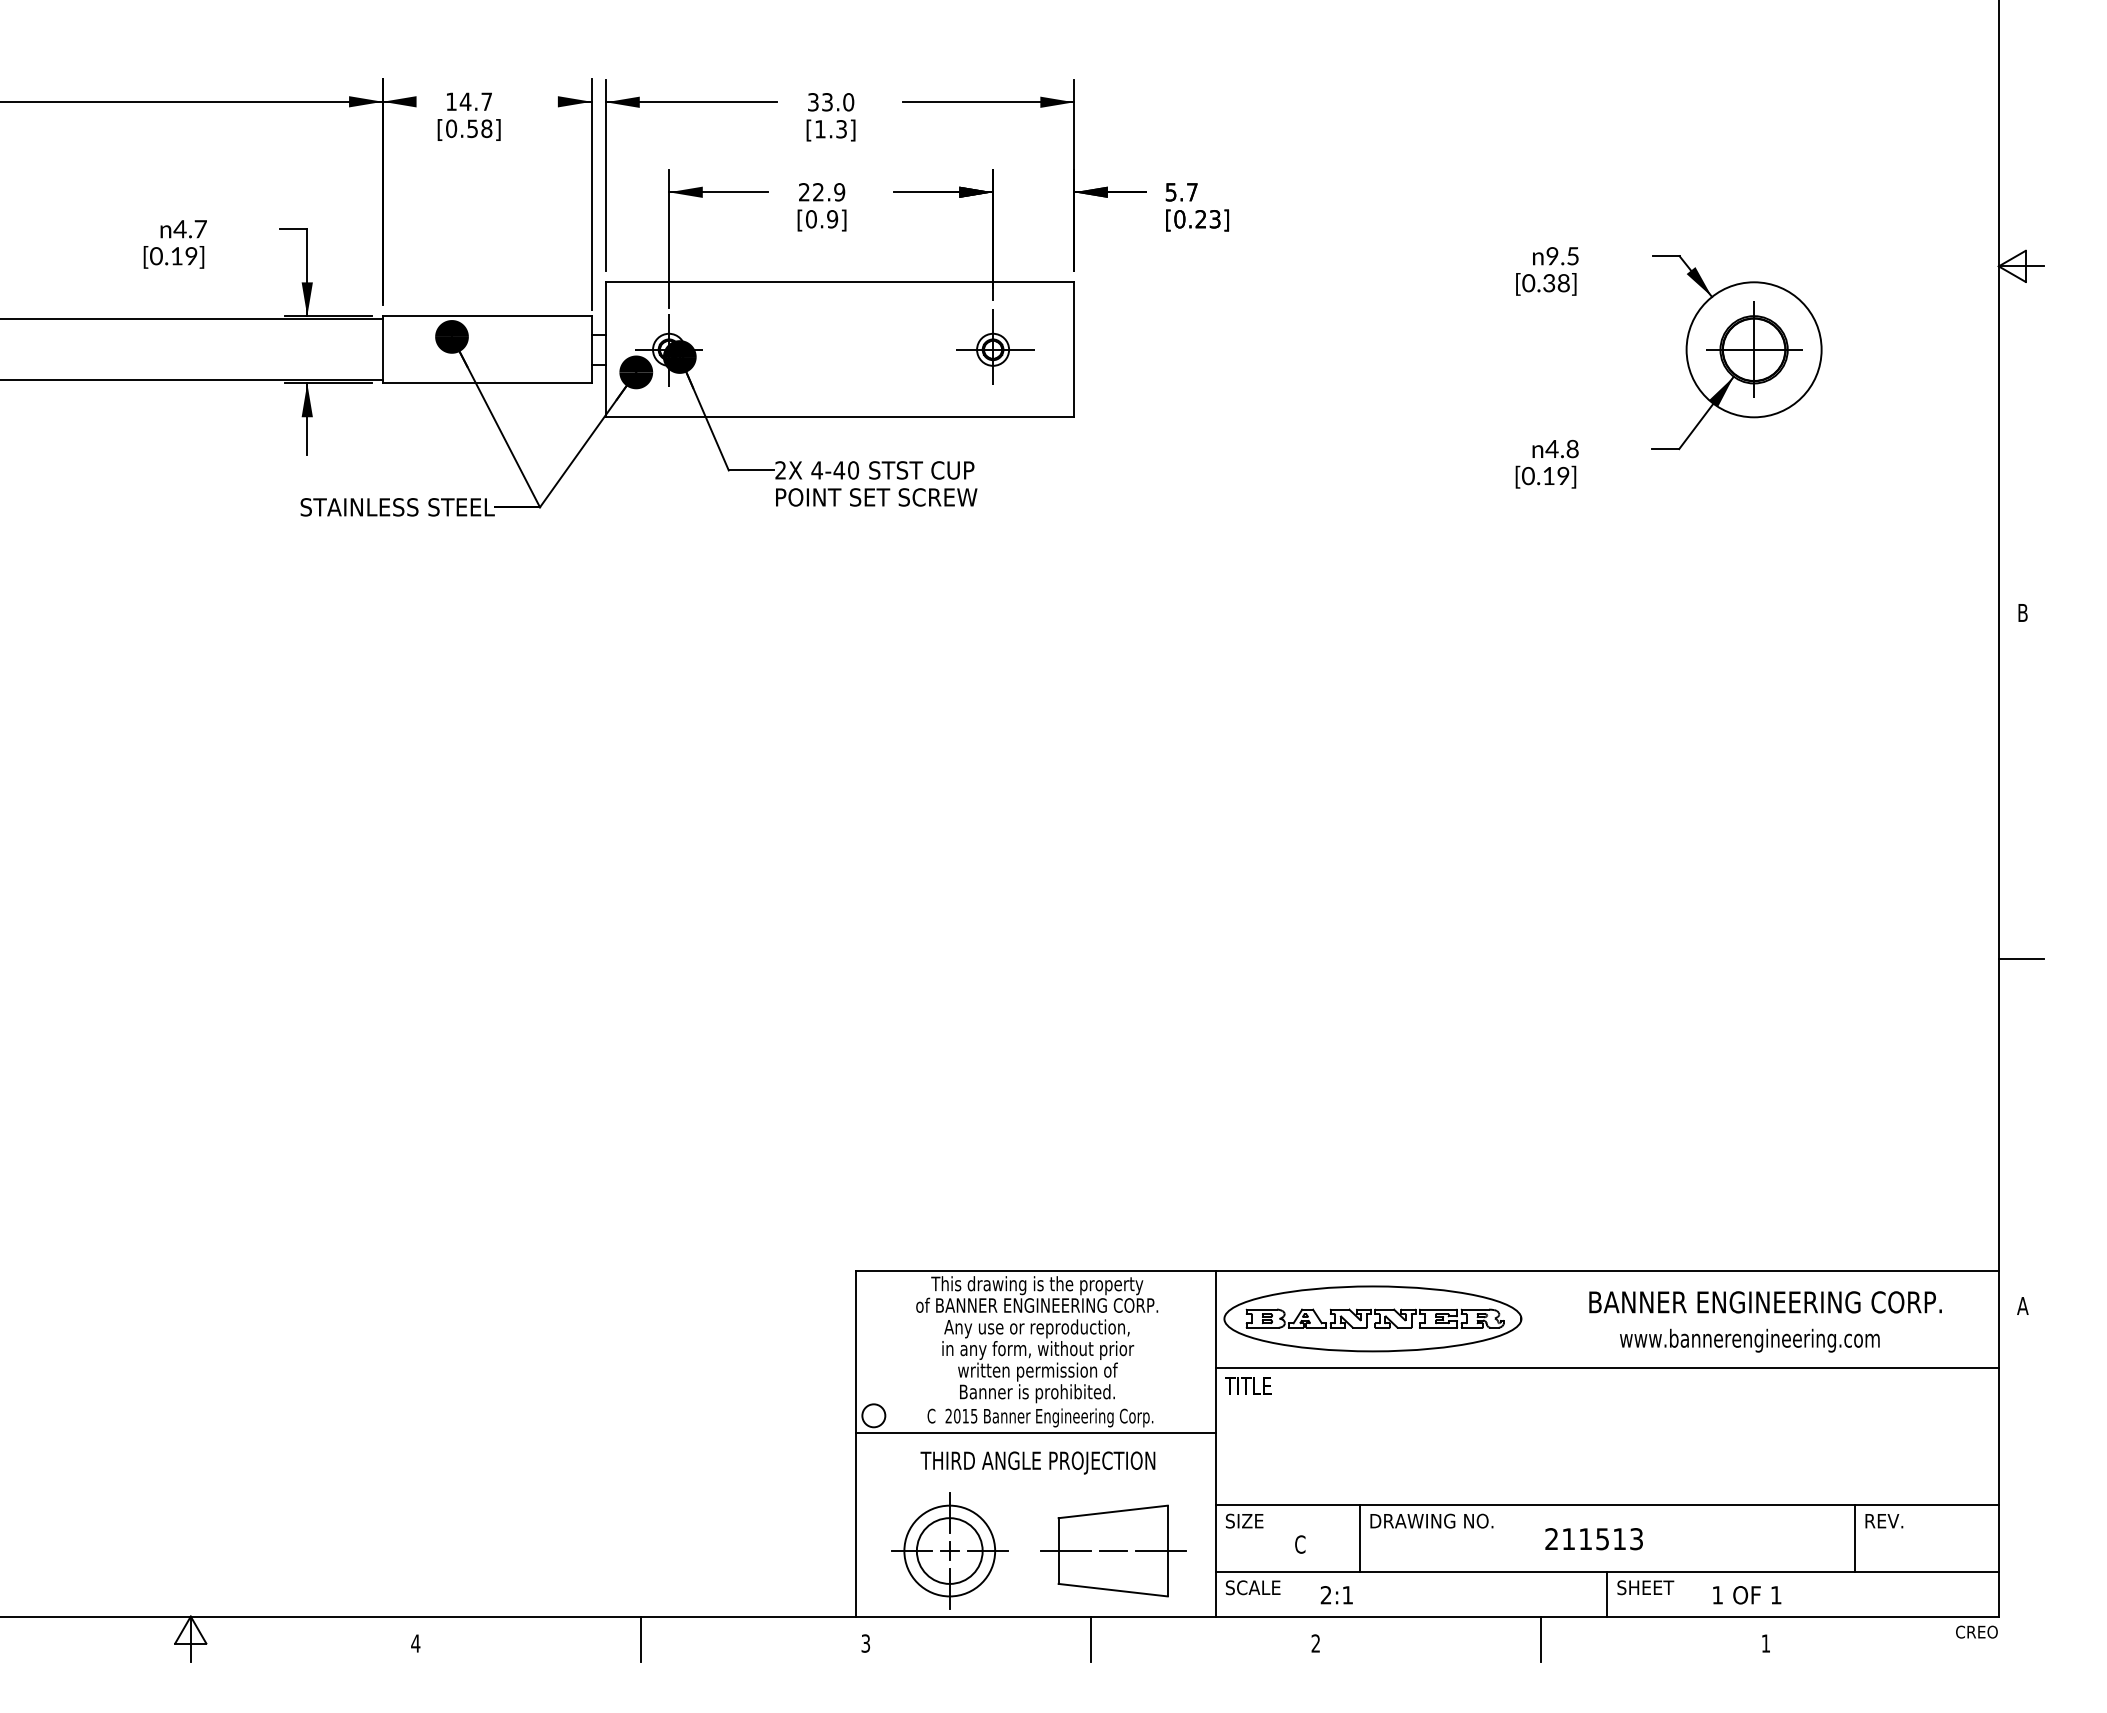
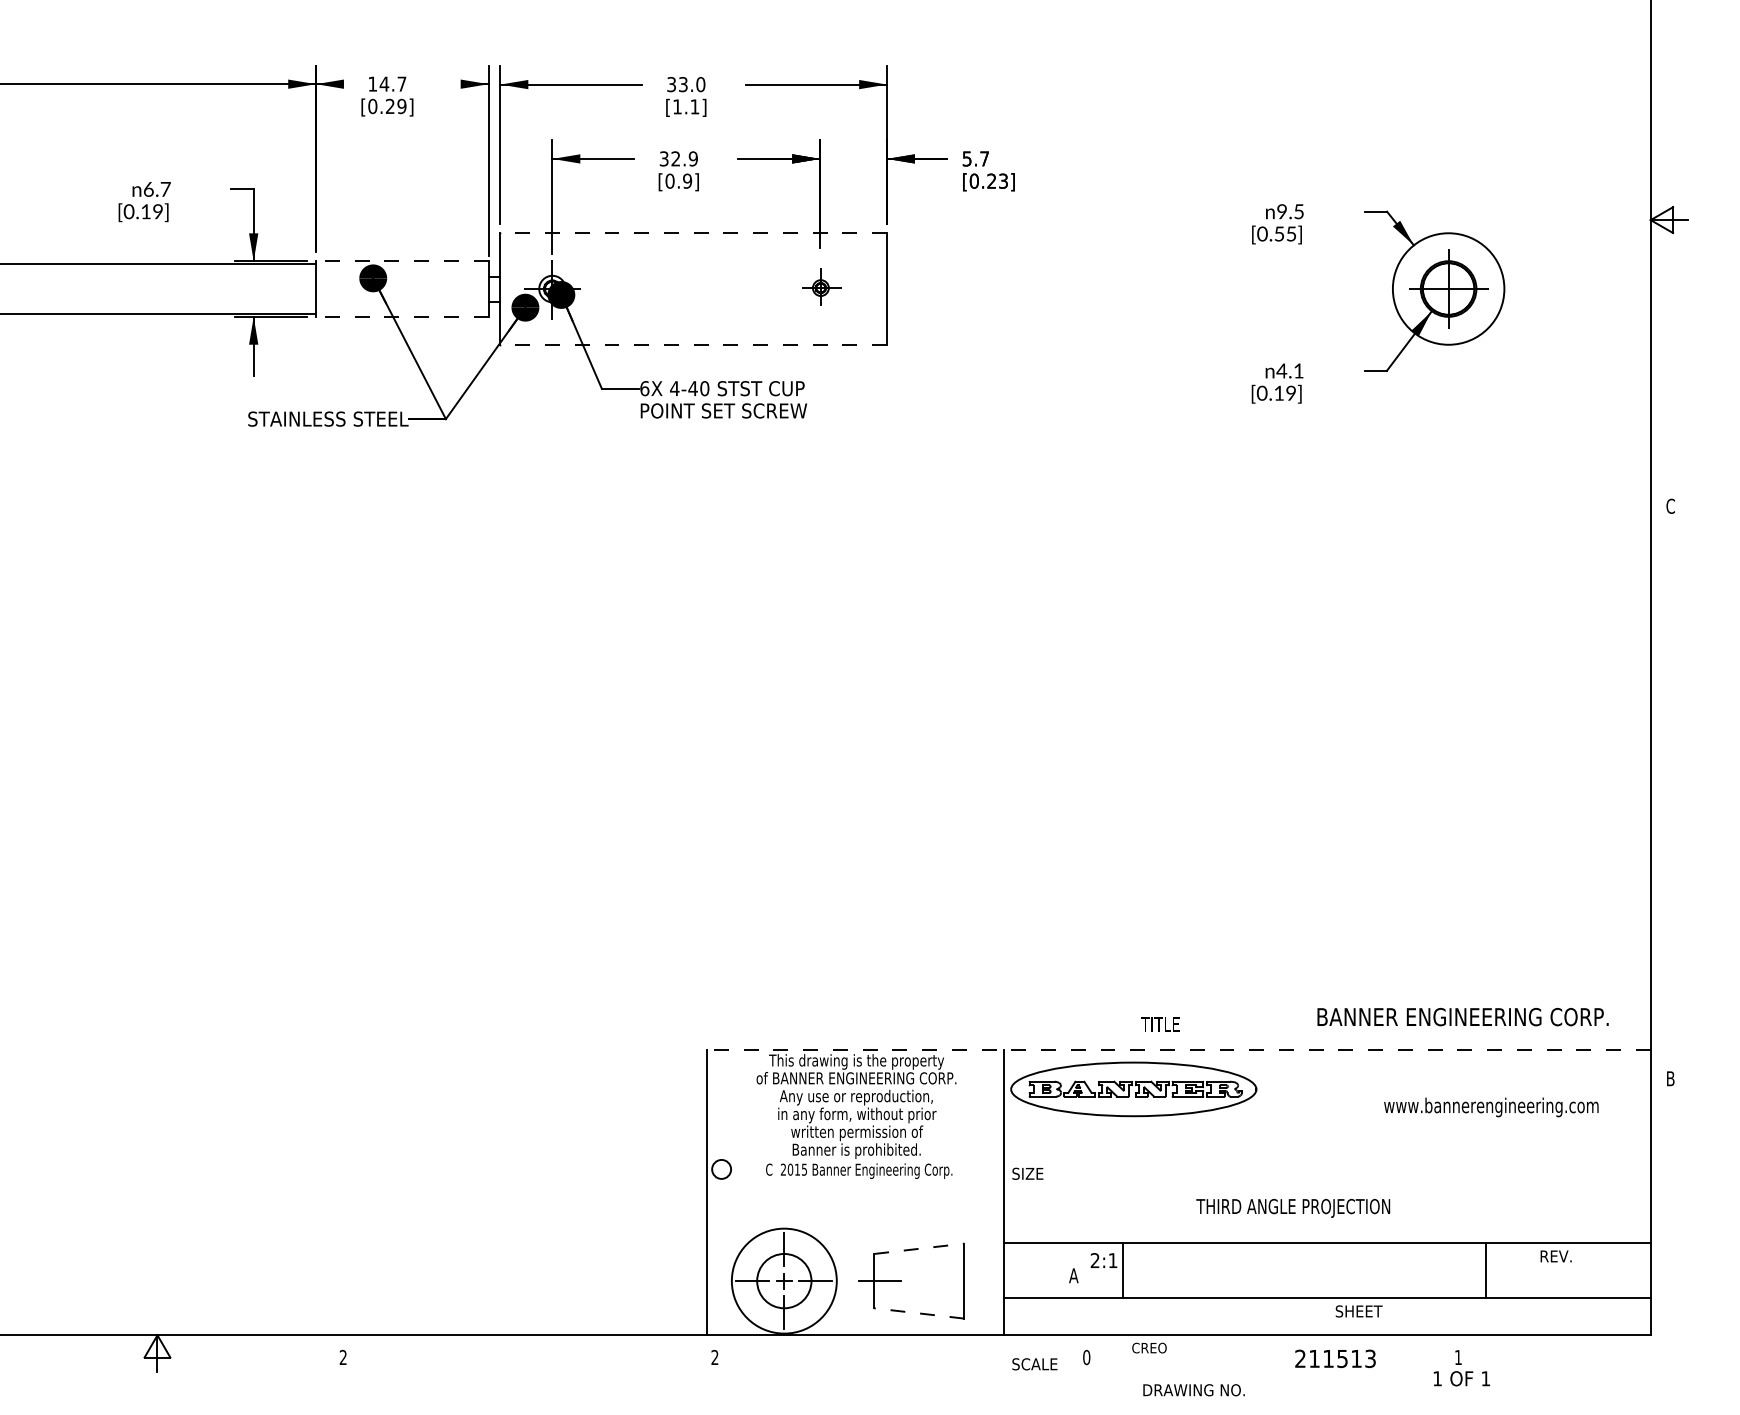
text: (479, 128) -> (395, 106), [0.58] -> [0.29]
text: (841, 129) -> (694, 107), [1.3] -> [1.1]
text: (804, 192) -> (664, 159), 22.9 -> 32.9
text: (179, 229) -> (148, 189), 4.7 -> 6.7
line: (839, 282) -> (693, 233), solid -> dashed
text: (1556, 283) -> (1285, 234), [0.38] -> [0.55]
line: (486, 316) -> (401, 261), solid -> dashed
part: (995, 346) -> (822, 286), size x0.6
line: (486, 383) -> (401, 316), solid -> dashed
line: (839, 417) -> (693, 344), solid -> dashed
text: (1572, 448) -> (1298, 370), 4.8 -> 4.1
text: (780, 470) -> (644, 388), 2X -> 6X
text: (2022, 612) -> (1670, 505), B -> C
line: (2020, 959) -> (1668, 792), removed
line: (1427, 1270) -> (1178, 1049), solid -> dashed
text: (1765, 1302) -> (1462, 1017), moved
text: (2022, 1305) -> (1670, 1078), A -> B
text: (1749, 1340) -> (1491, 1107), moved
line: (1606, 1368) -> (1326, 1130), removed
text: (1248, 1385) -> (1160, 1023), moved
line: (1035, 1432) -> (855, 1183), removed
text: (1037, 1462) -> (1292, 1207), moved
line: (1113, 1511) -> (919, 1248), solid -> dashed
text: (1244, 1520) -> (1027, 1173), moved
text: (1431, 1520) -> (1193, 1389), moved
line: (1854, 1537) -> (1485, 1269), moved
text: (1593, 1539) -> (1334, 1359), moved
text: (1299, 1544) -> (1073, 1275), C -> A
circle: (949, 1550) -> (784, 1280), size x1.4
line: (1112, 1551) -> (918, 1281), removed
line: (1160, 1551) -> (958, 1281), removed
text: (1253, 1587) -> (1035, 1364), moved
line: (1113, 1590) -> (919, 1313), solid -> dashed
line: (1607, 1593) -> (1327, 1316), removed
text: (1336, 1595) -> (1103, 1260), moved
text: (1747, 1595) -> (1462, 1378), moved
text: (1976, 1631) -> (1149, 1347), moved
line: (640, 1638) -> (528, 1353), removed
line: (1090, 1638) -> (900, 1353), removed
line: (1540, 1638) -> (1272, 1353), removed
text: (415, 1643) -> (343, 1357), 4 -> 2
text: (865, 1643) -> (714, 1357), 3 -> 2
text: (1315, 1643) -> (1086, 1357), 2 -> 0

